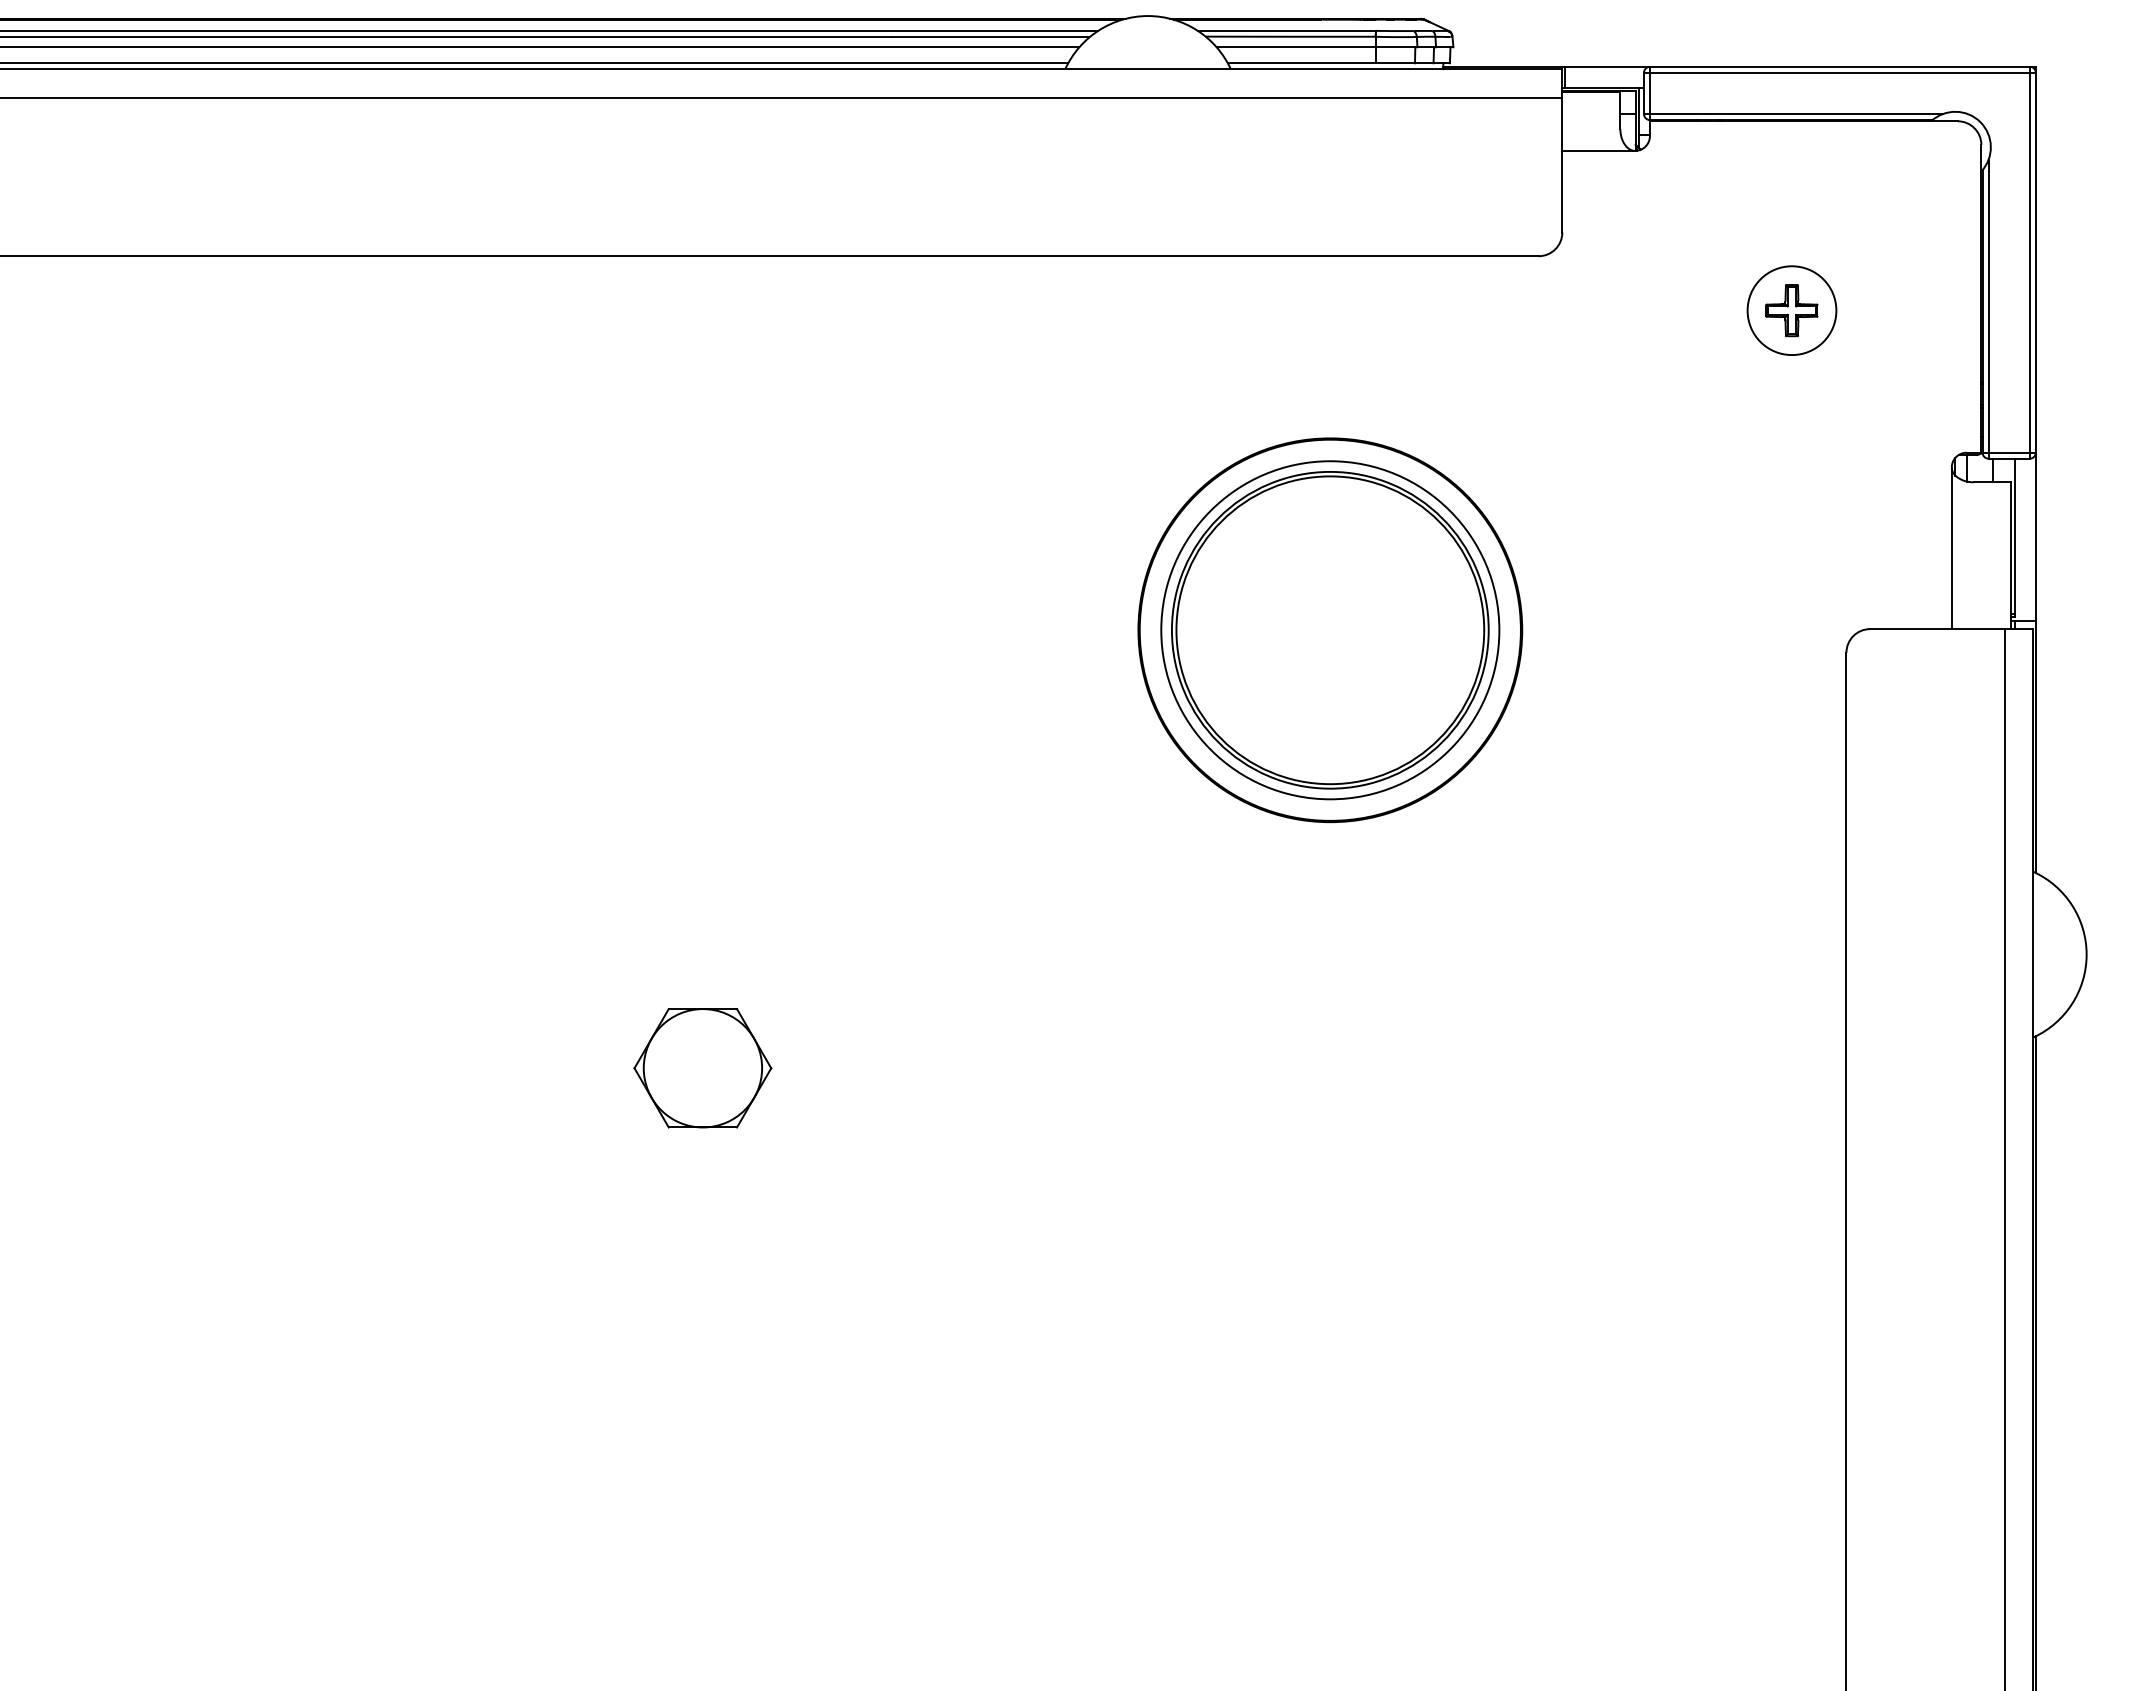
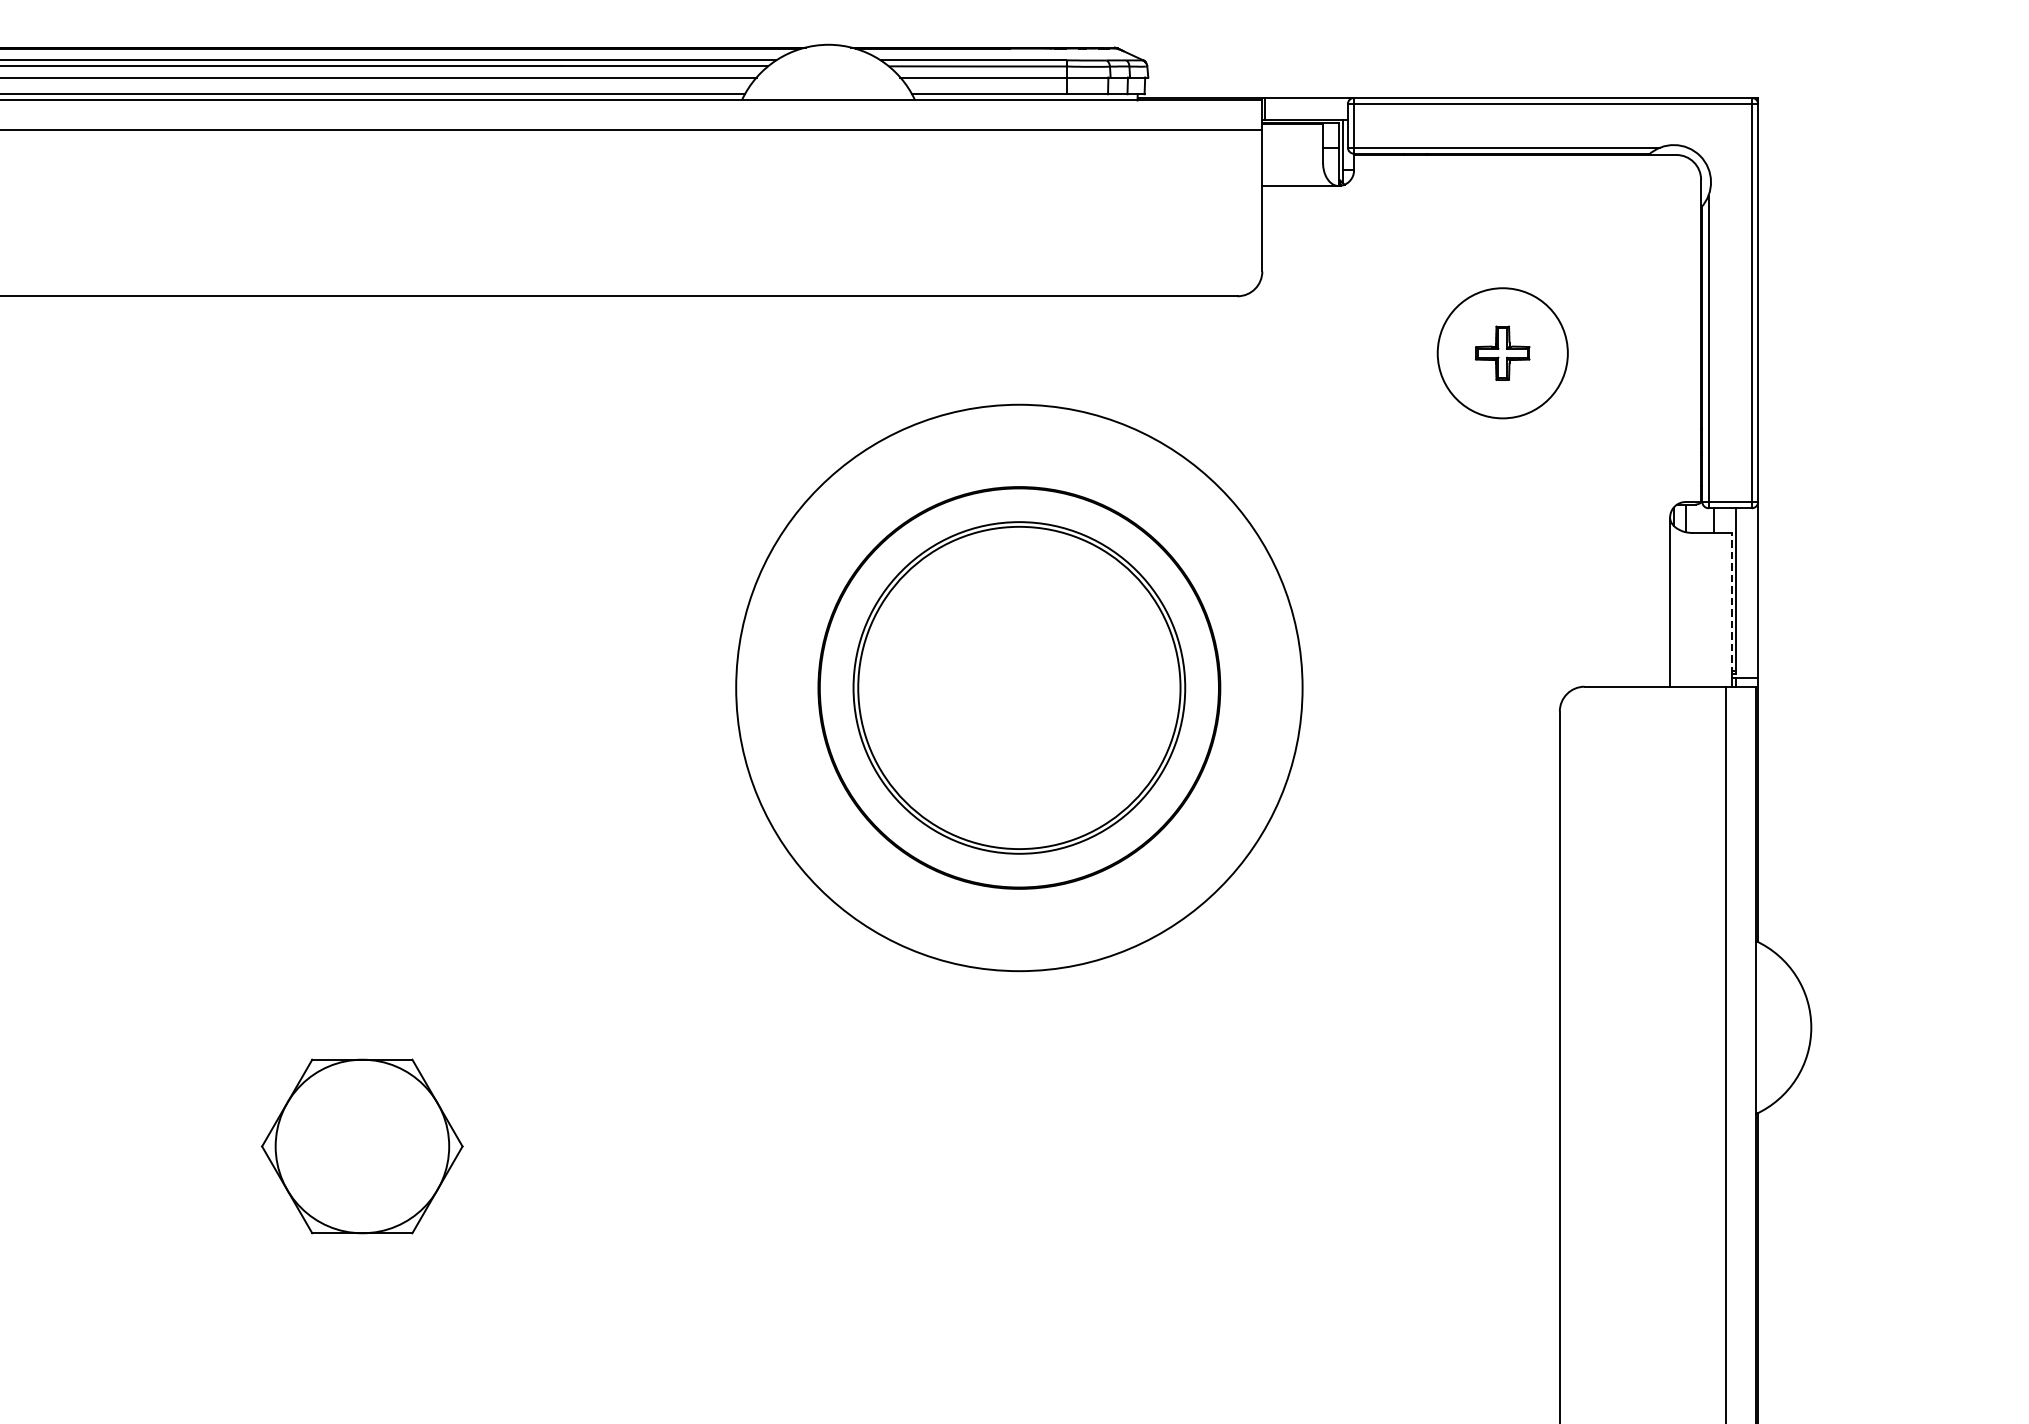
circle: (1791, 310) -> (1502, 353), size x1.4
line: (2010, 549) -> (1731, 603), solid -> dashed
circle: (1330, 630) -> (1019, 688), size x1.6
part: (702, 1068) -> (361, 1146), size x1.4

